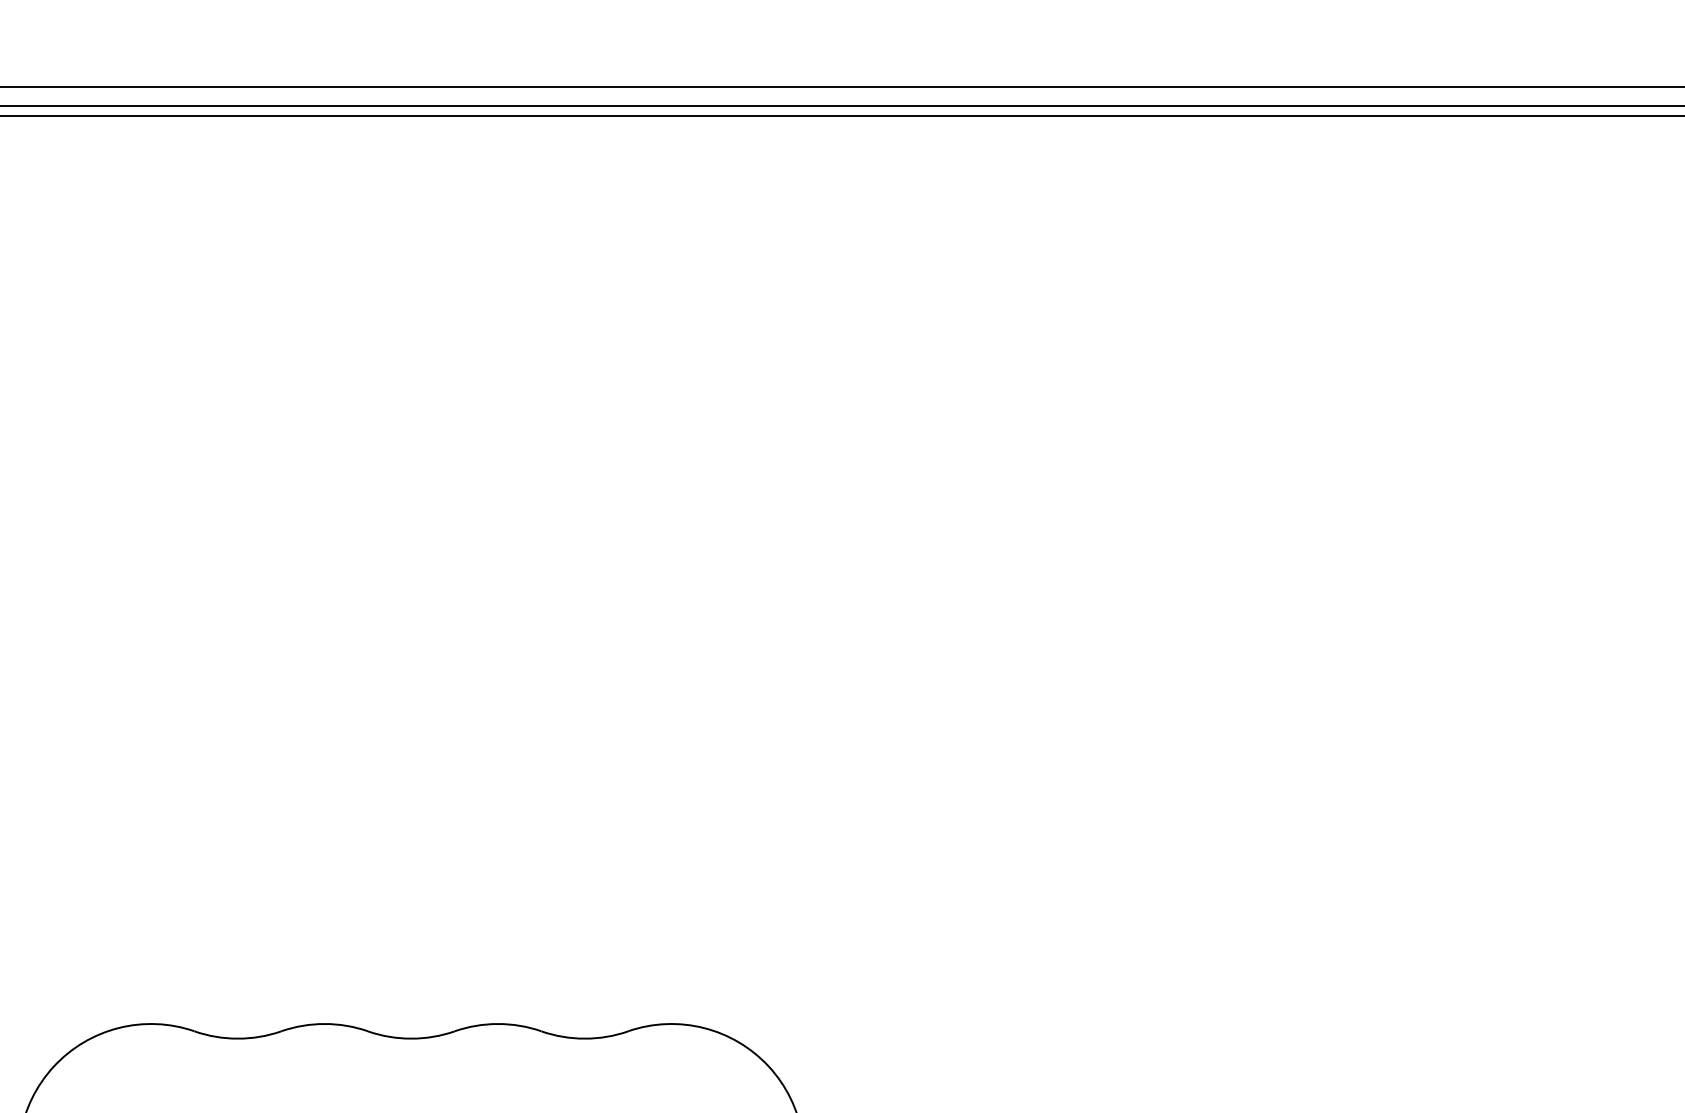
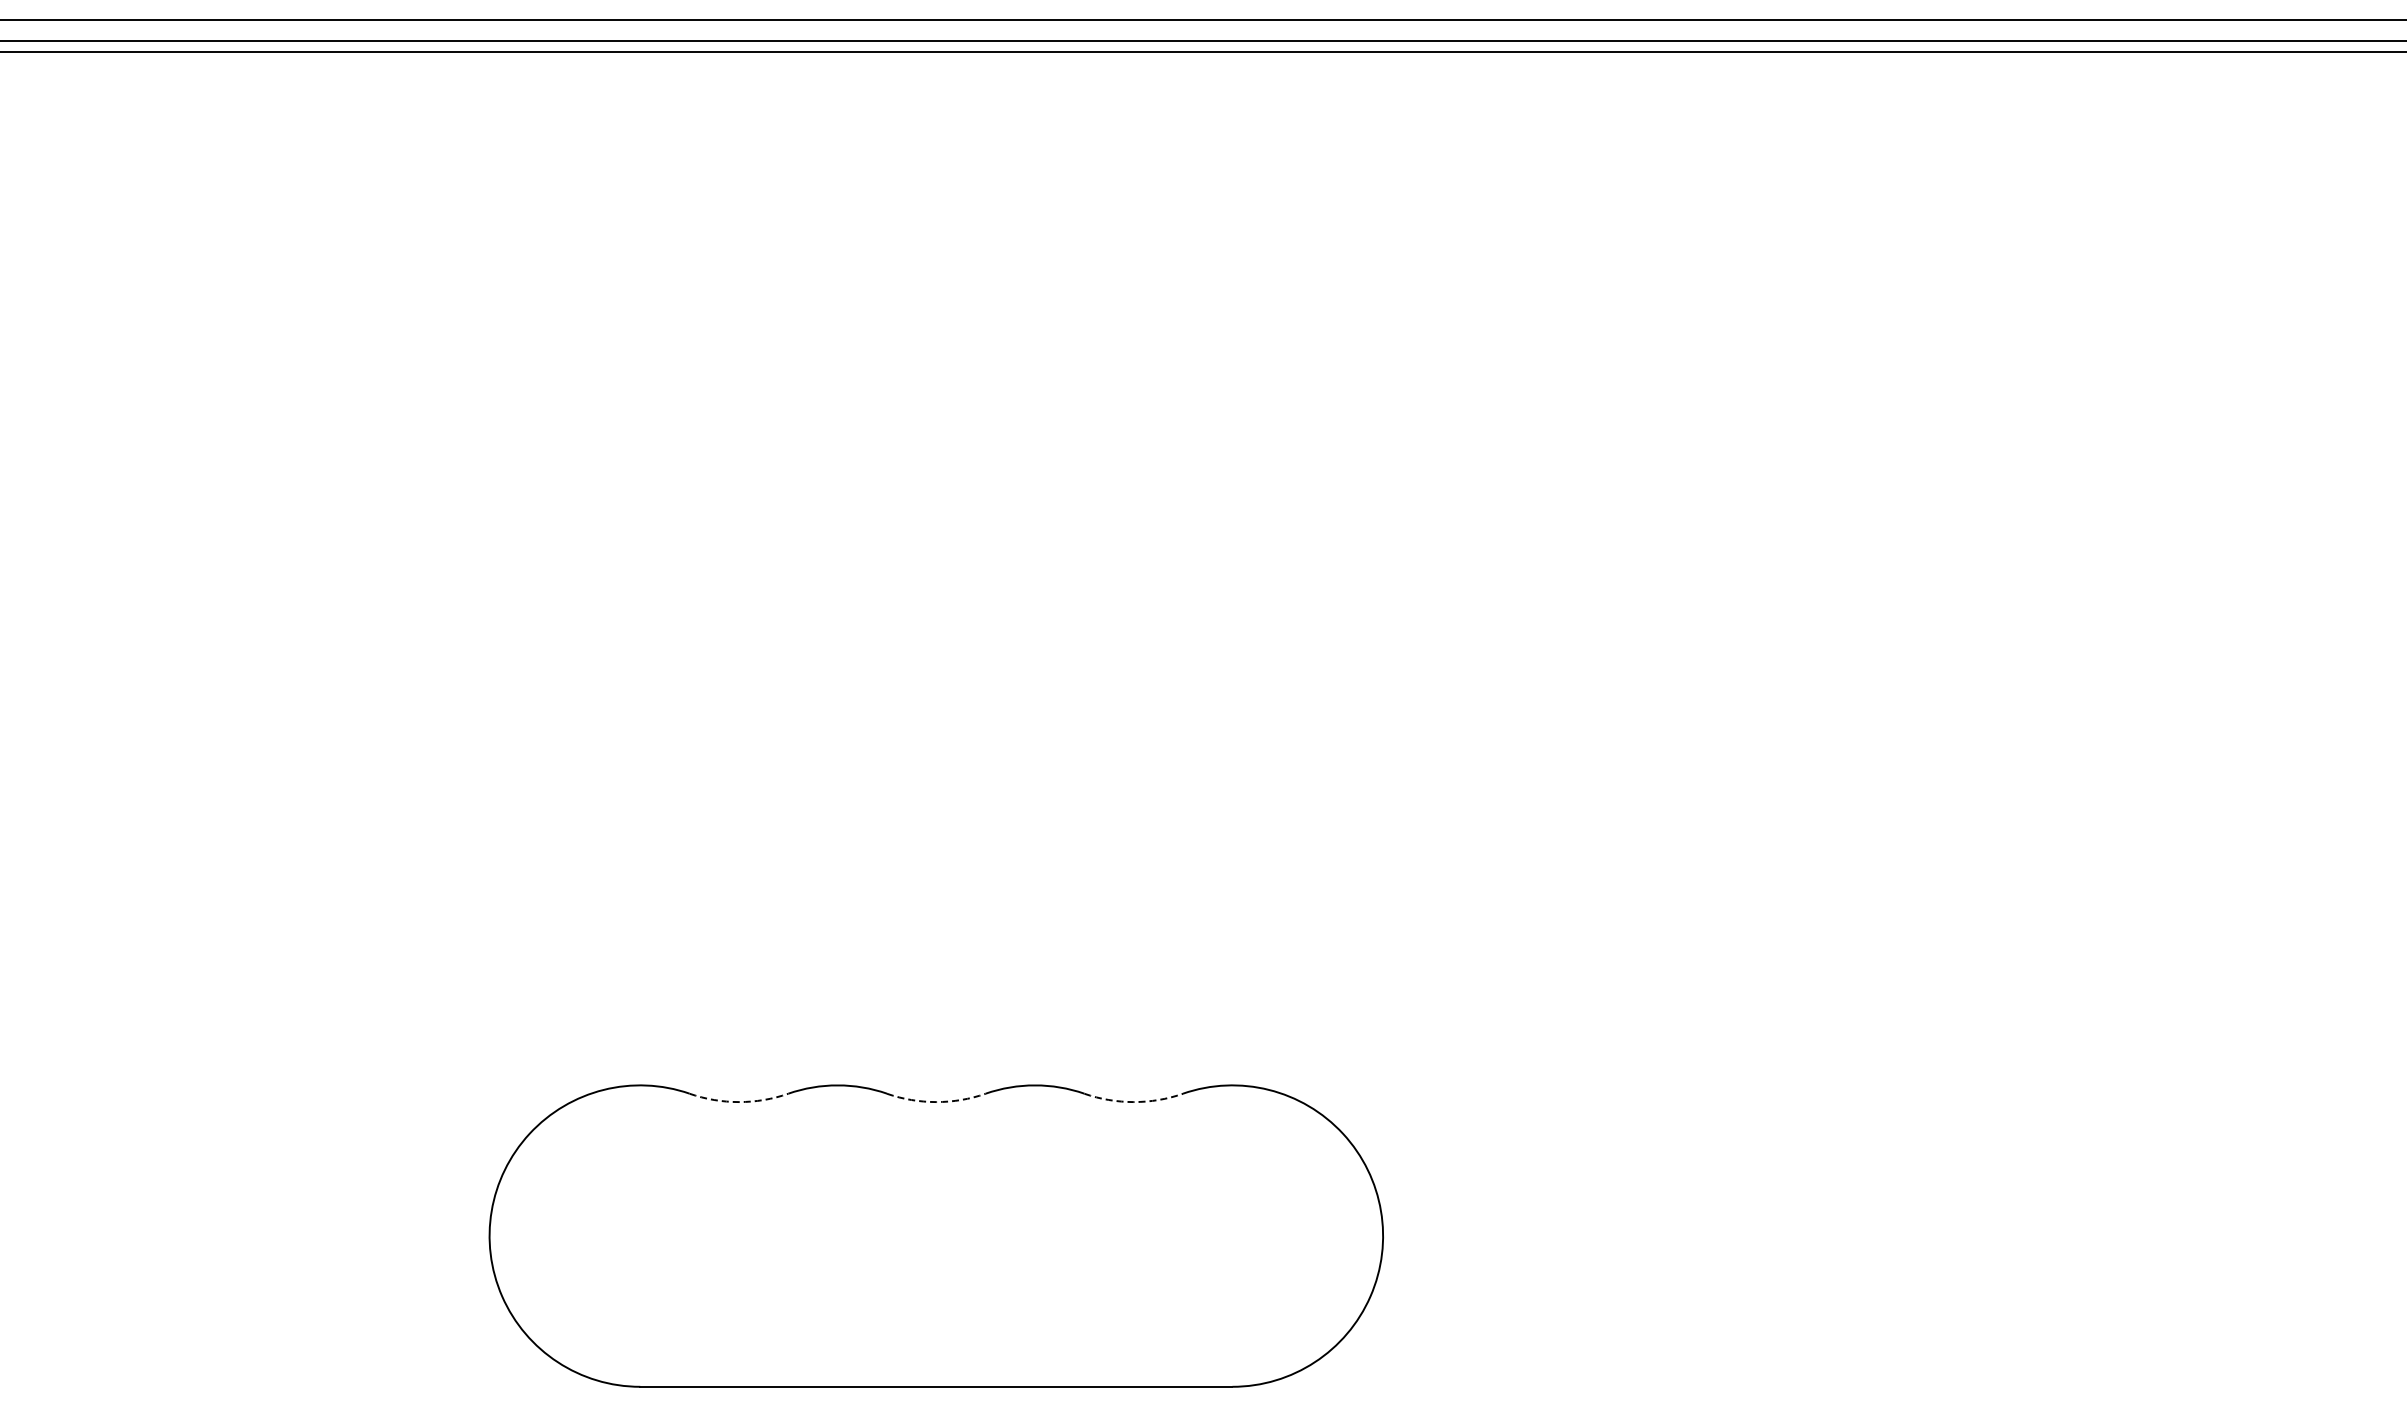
arc: (238, 1039) -> (739, 1102), solid -> dashed
arc: (411, 1039) -> (936, 1102), solid -> dashed
arc: (584, 1039) -> (1133, 1102), solid -> dashed

